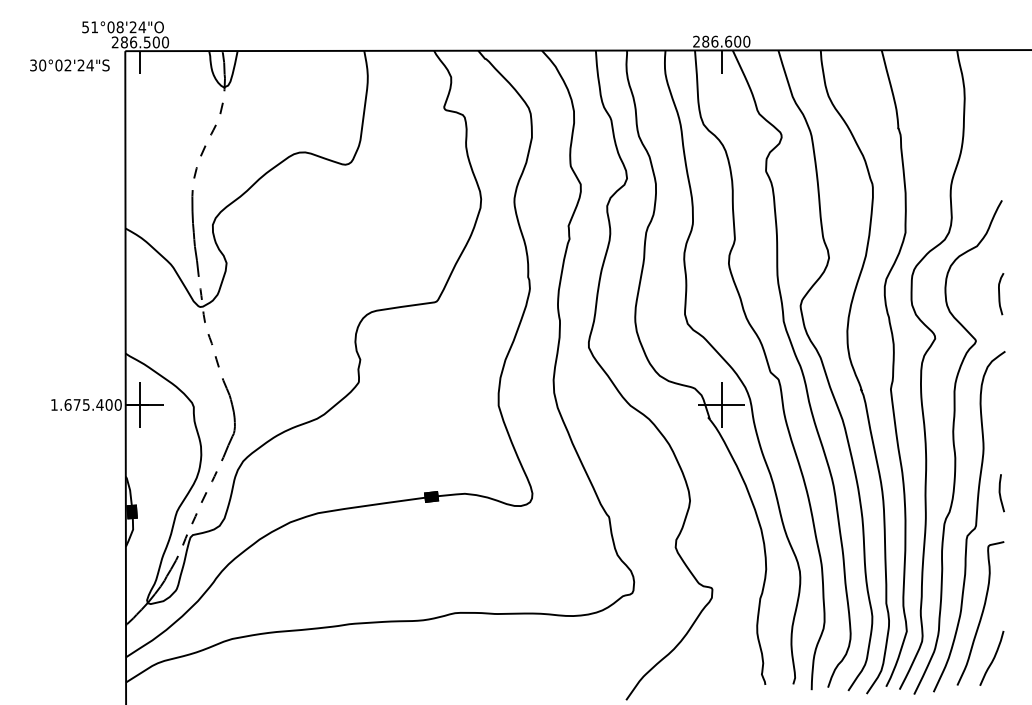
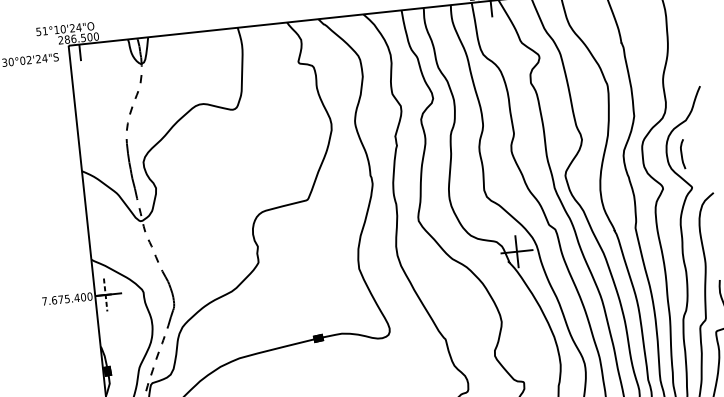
text: (115, 27) -> (59, 29), 51°08'24"O -> 51°10'24"O
curve: (1000, 294) -> (682, 154), moved
text: (54, 404) -> (44, 301), 1.675.400 -> 7.675.400
line: (140, 405) -> (105, 295), solid -> dashed

